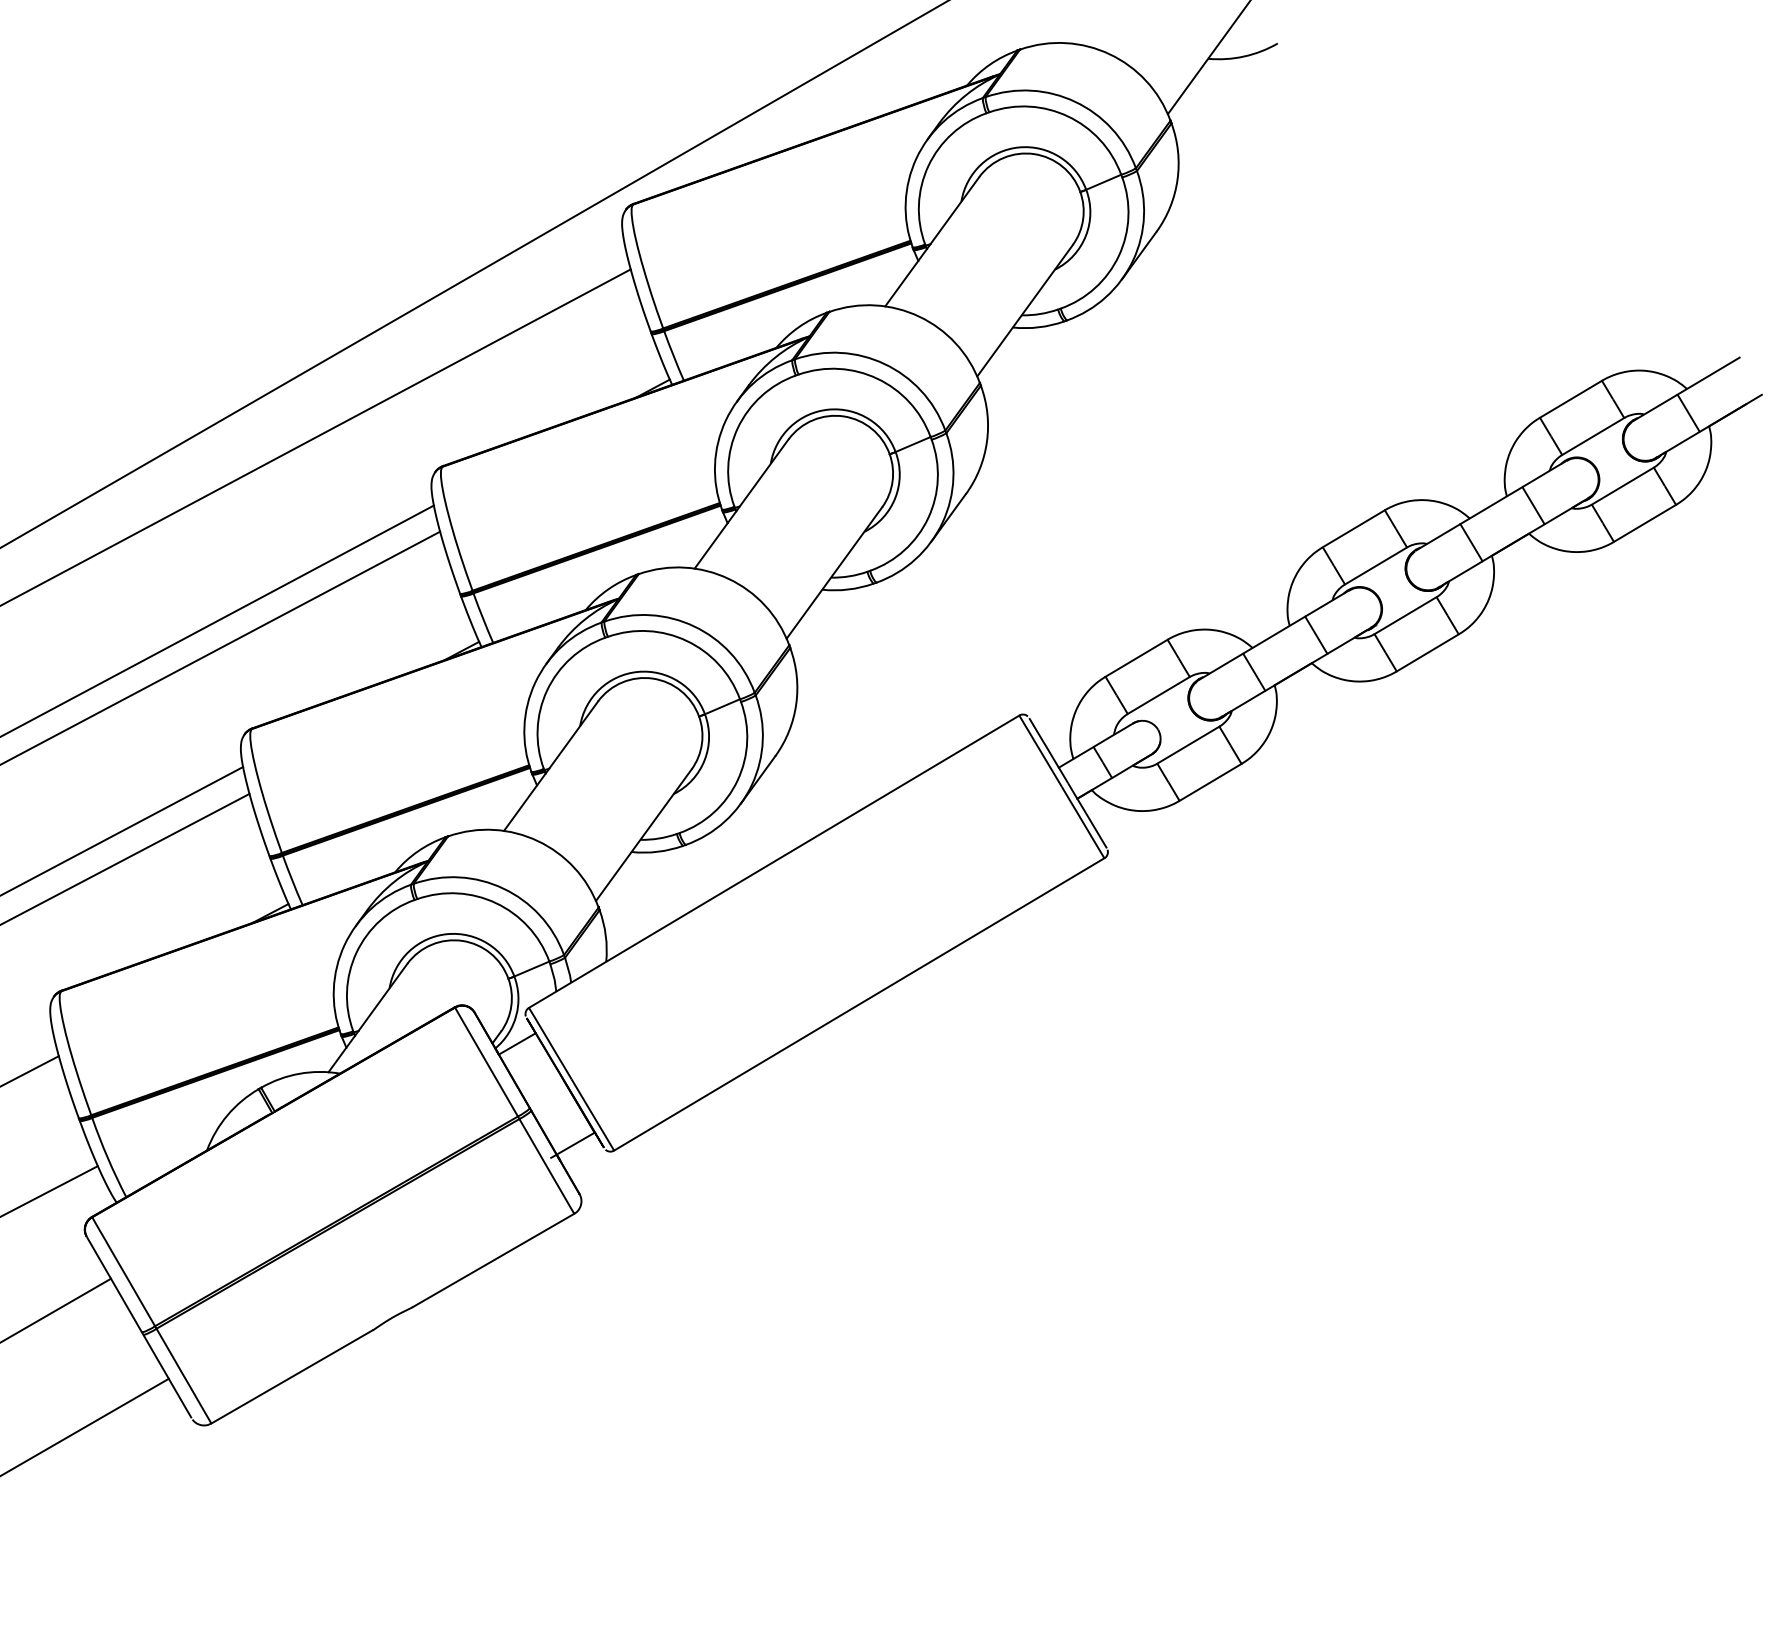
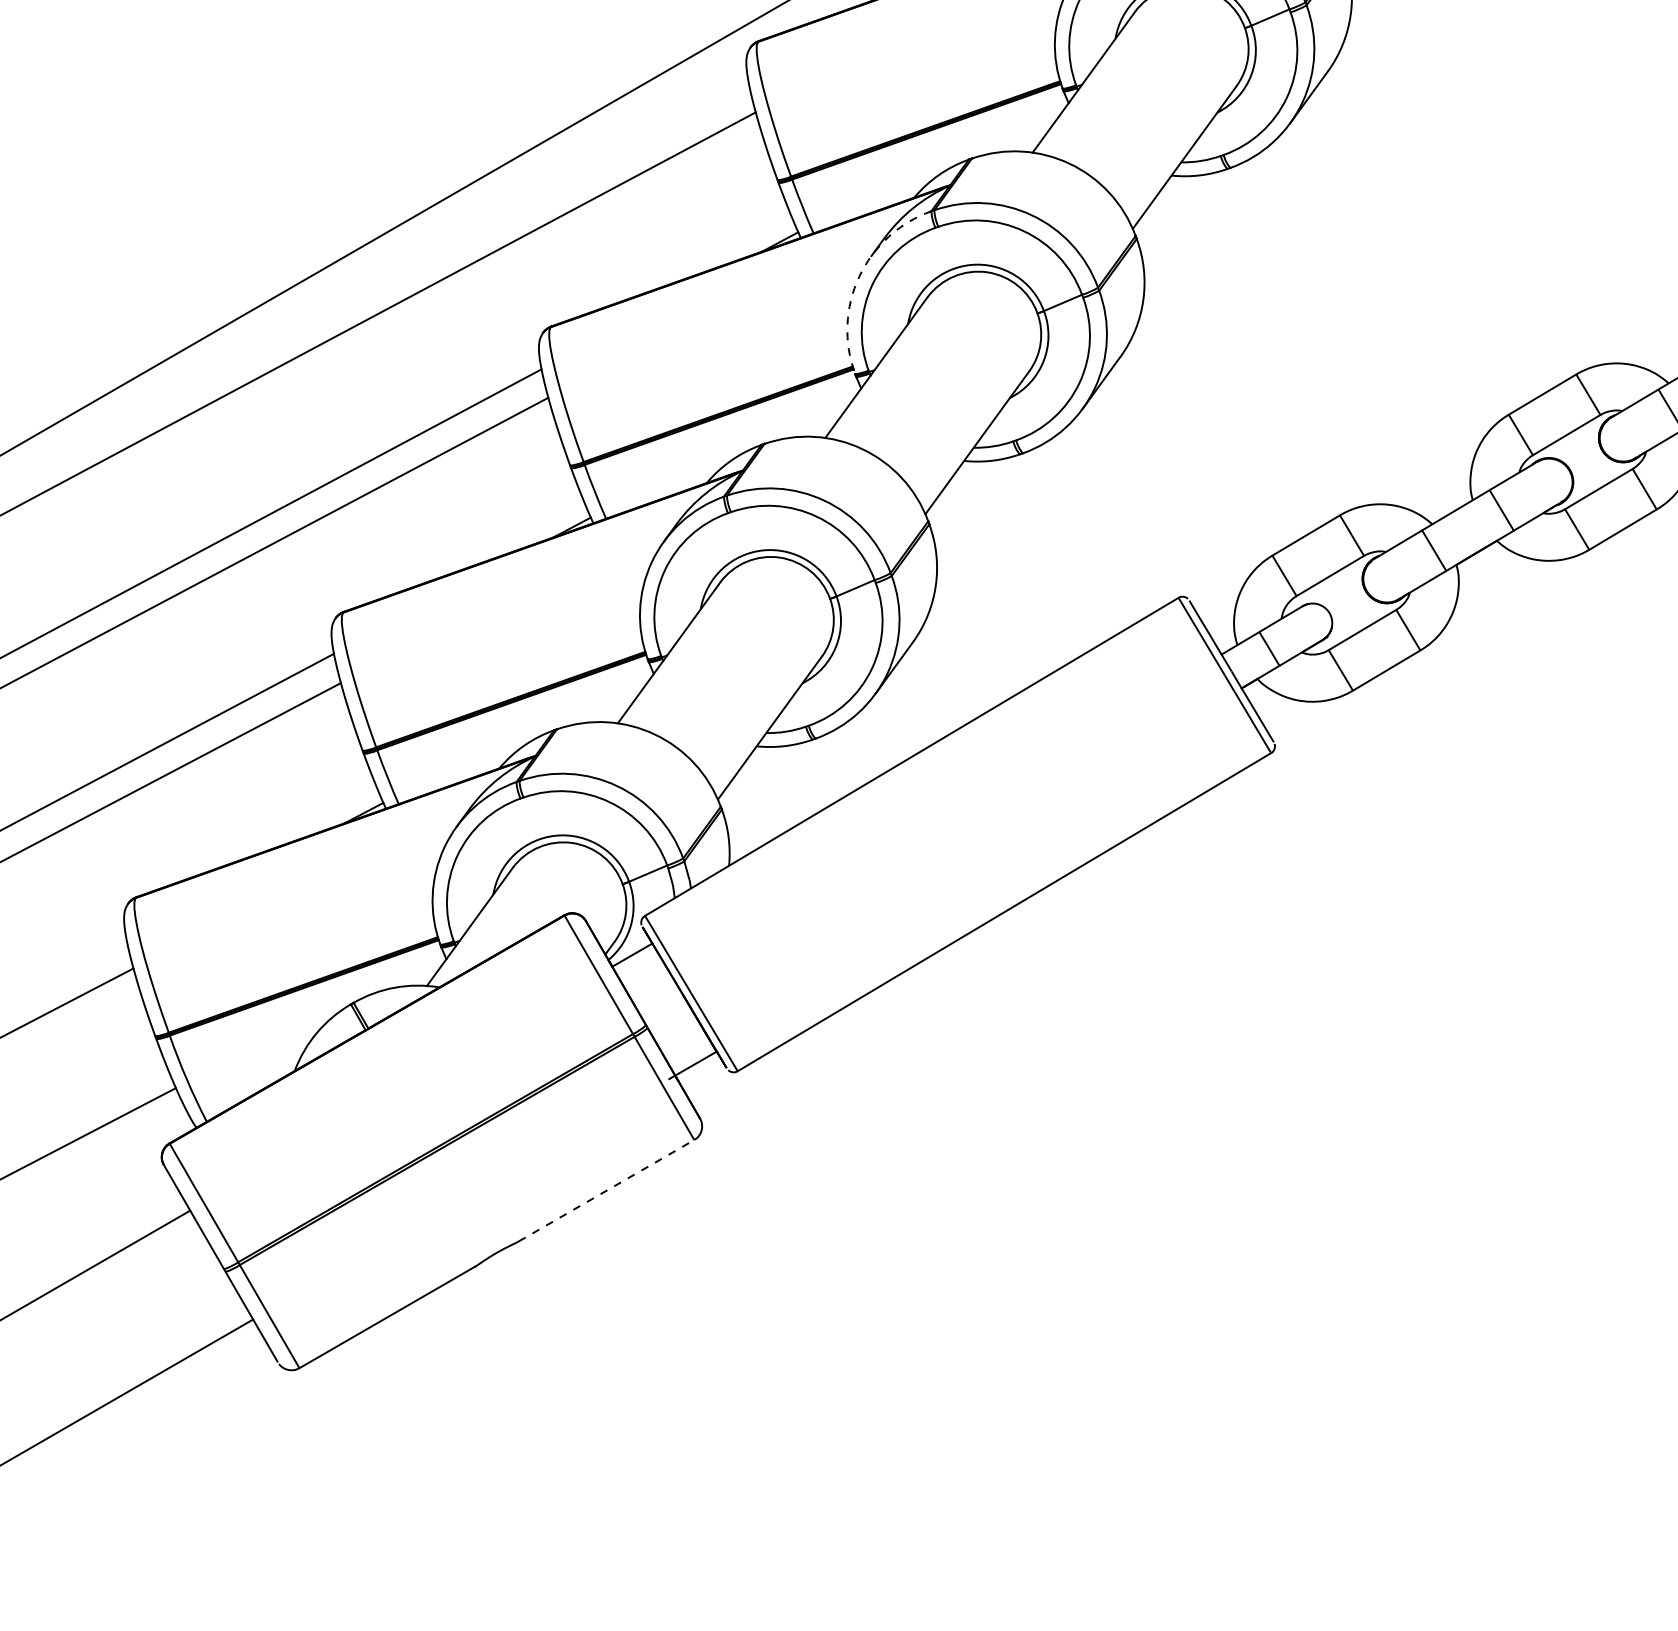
arc: (725, 420) -> (858, 276), solid -> dashed
line: (494, 1260) -> (607, 1190), solid -> dashed

